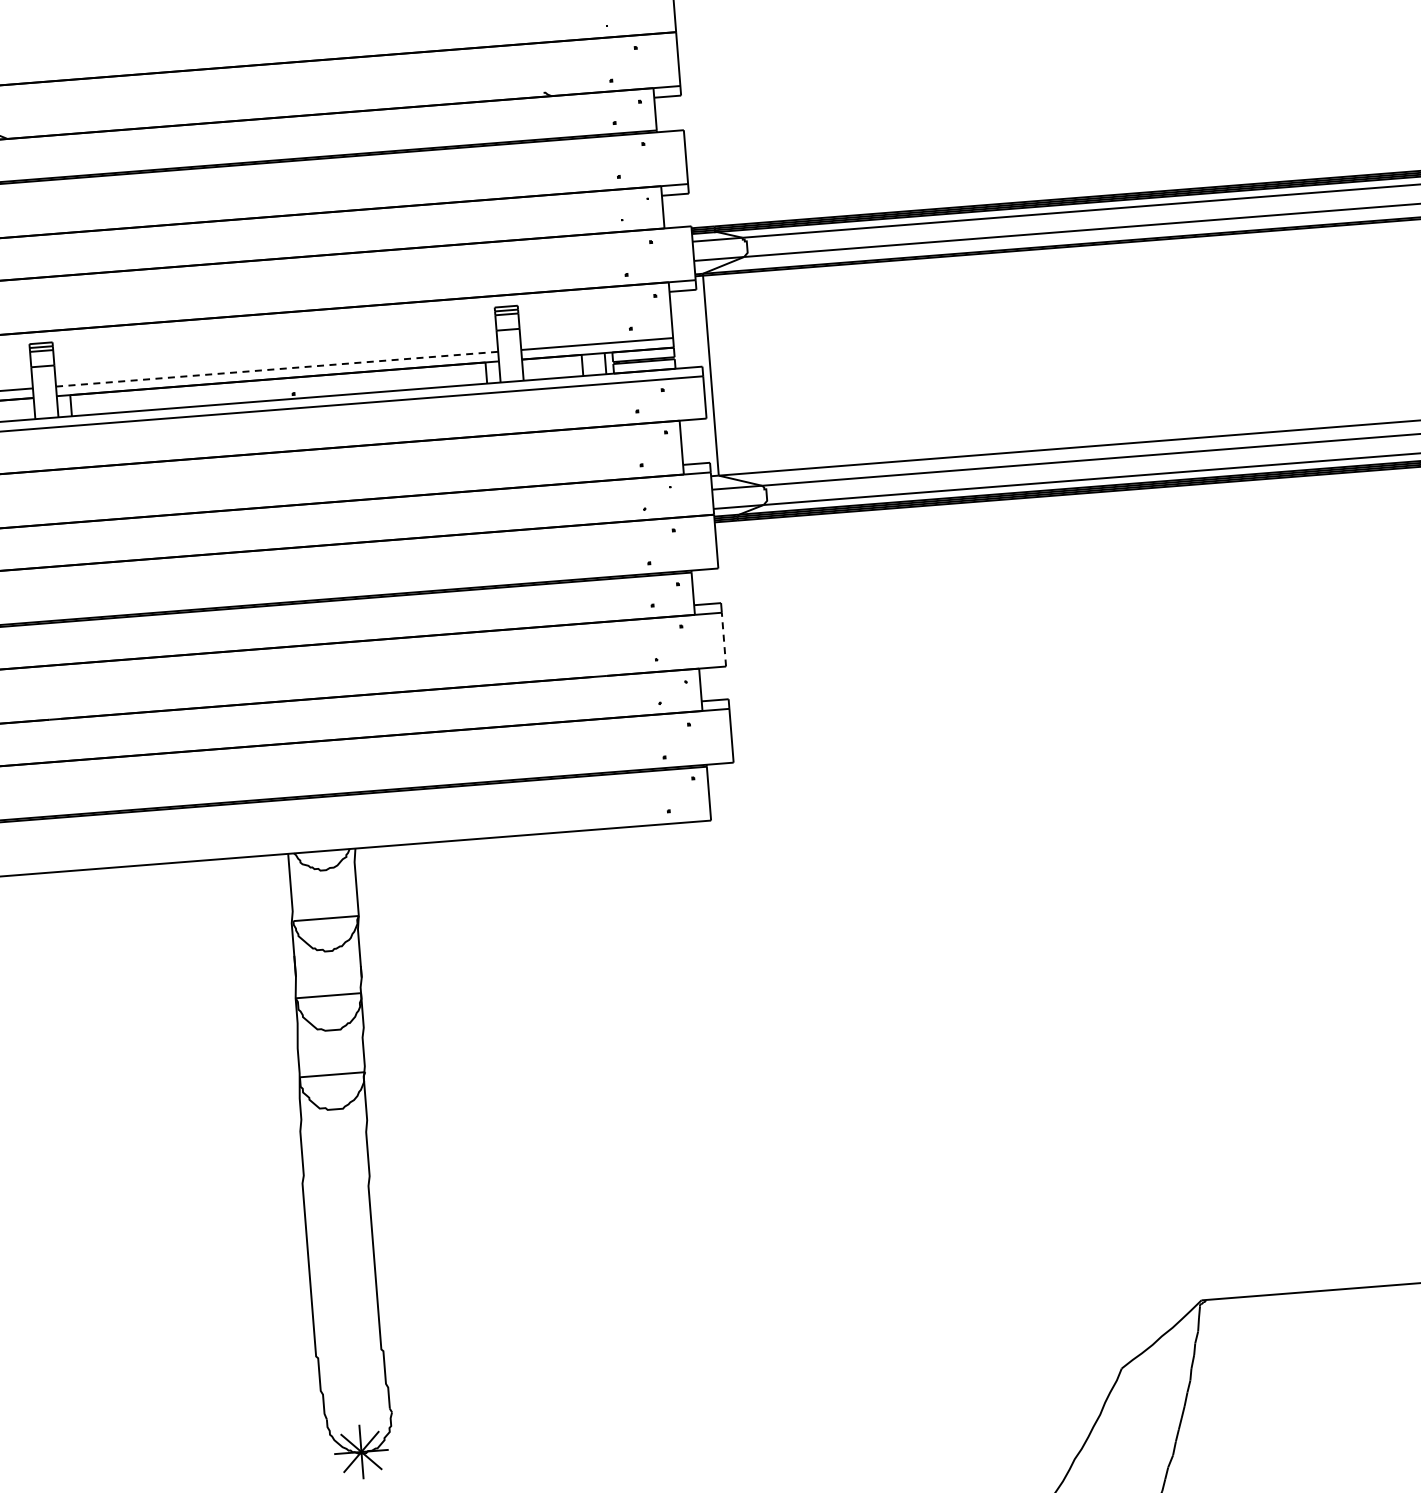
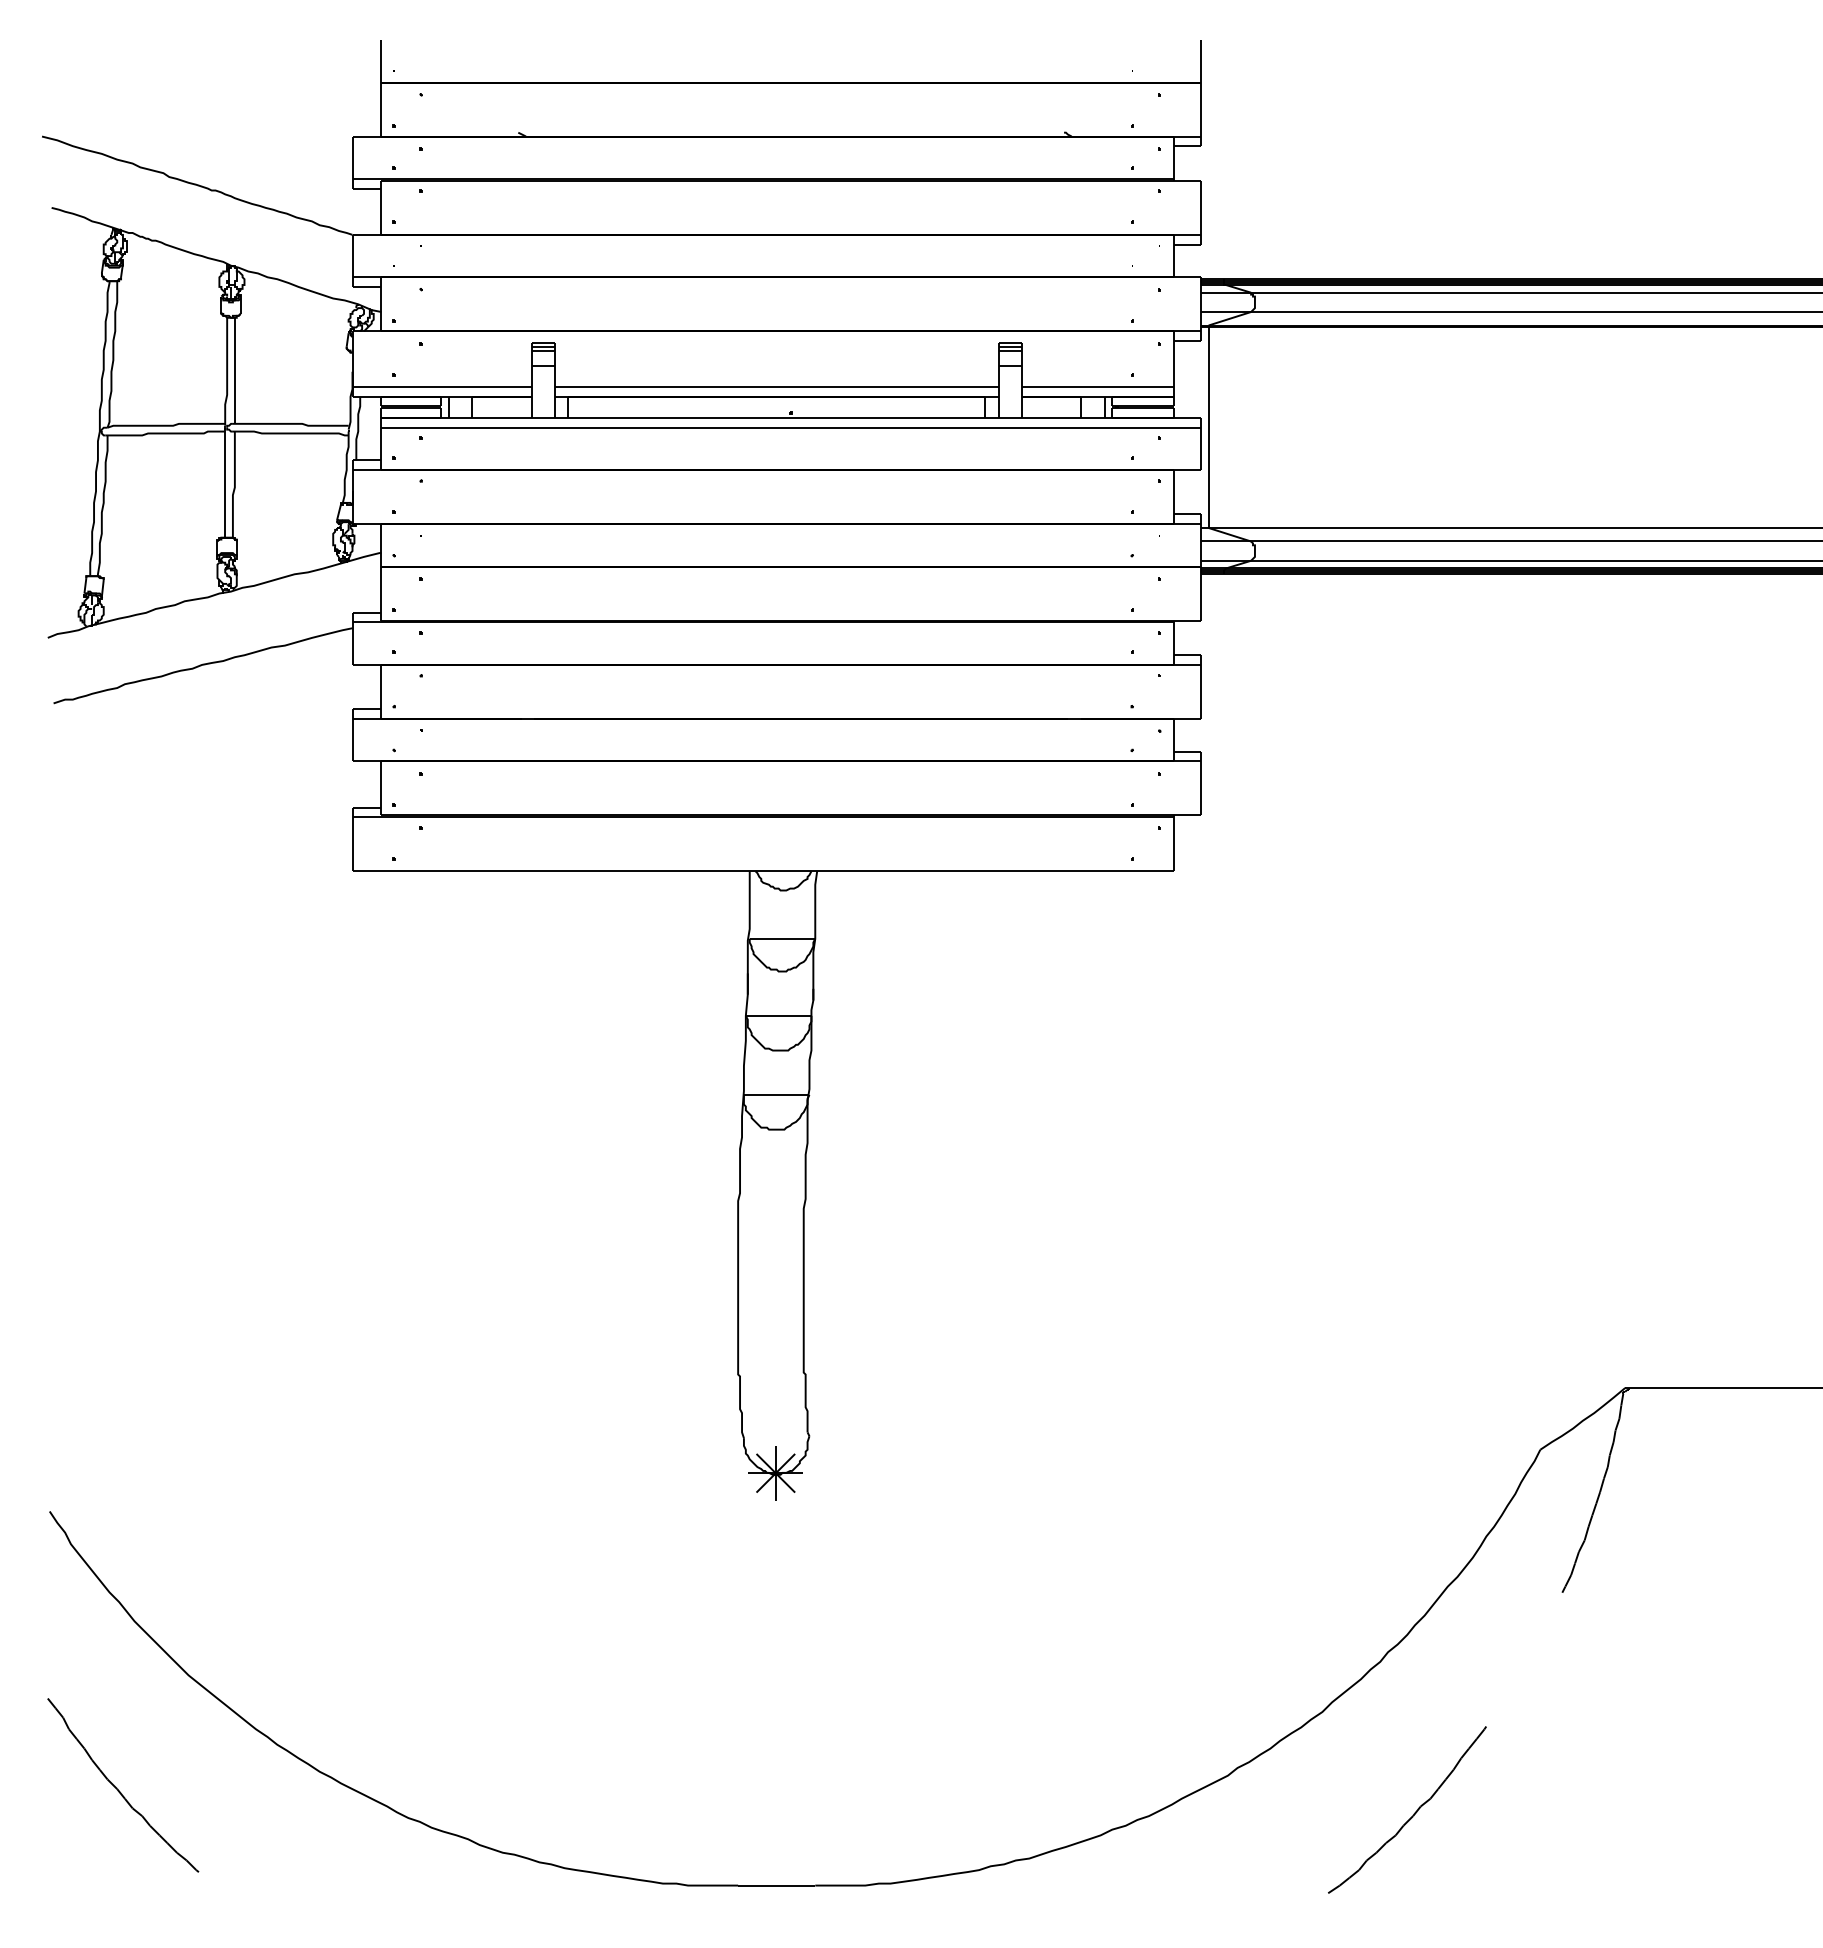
line: (276, 369) -> (776, 387), dashed -> solid
line: (723, 639) -> (1200, 691), dashed -> solid

